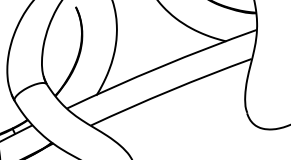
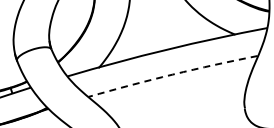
arc: (170, 90) -> (172, 74), solid -> dashed

